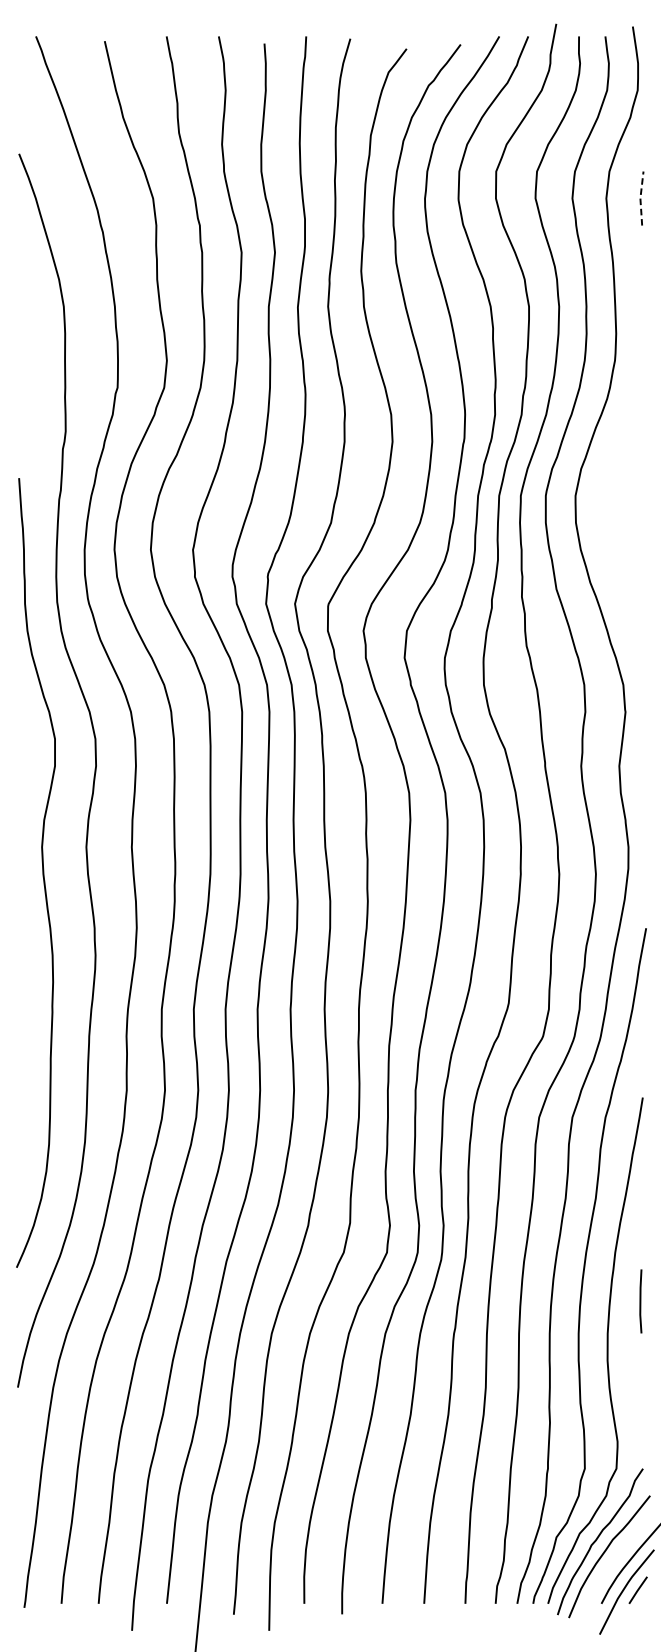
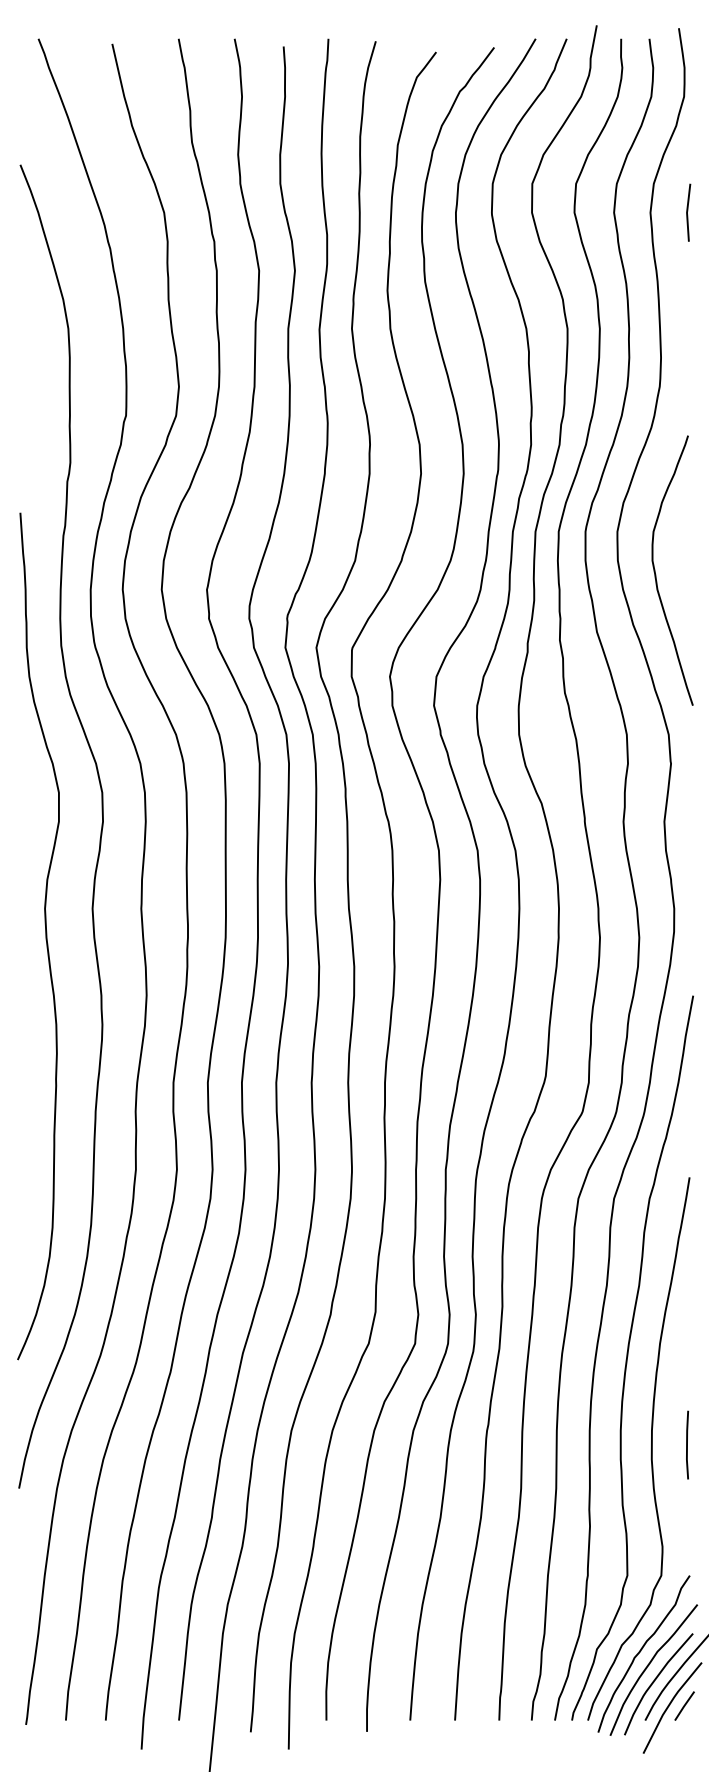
line: (640, 198) -> (687, 212), dashed -> solid
curve: (611, 535) -> (656, 574), added
line: (640, 1300) -> (687, 1444), moved
curve: (610, 1568) -> (654, 1682), added

